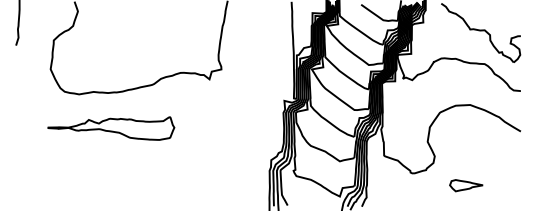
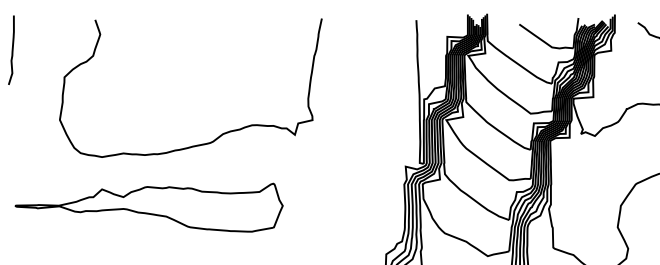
part: (111, 128) -> (149, 207), size x1.43

